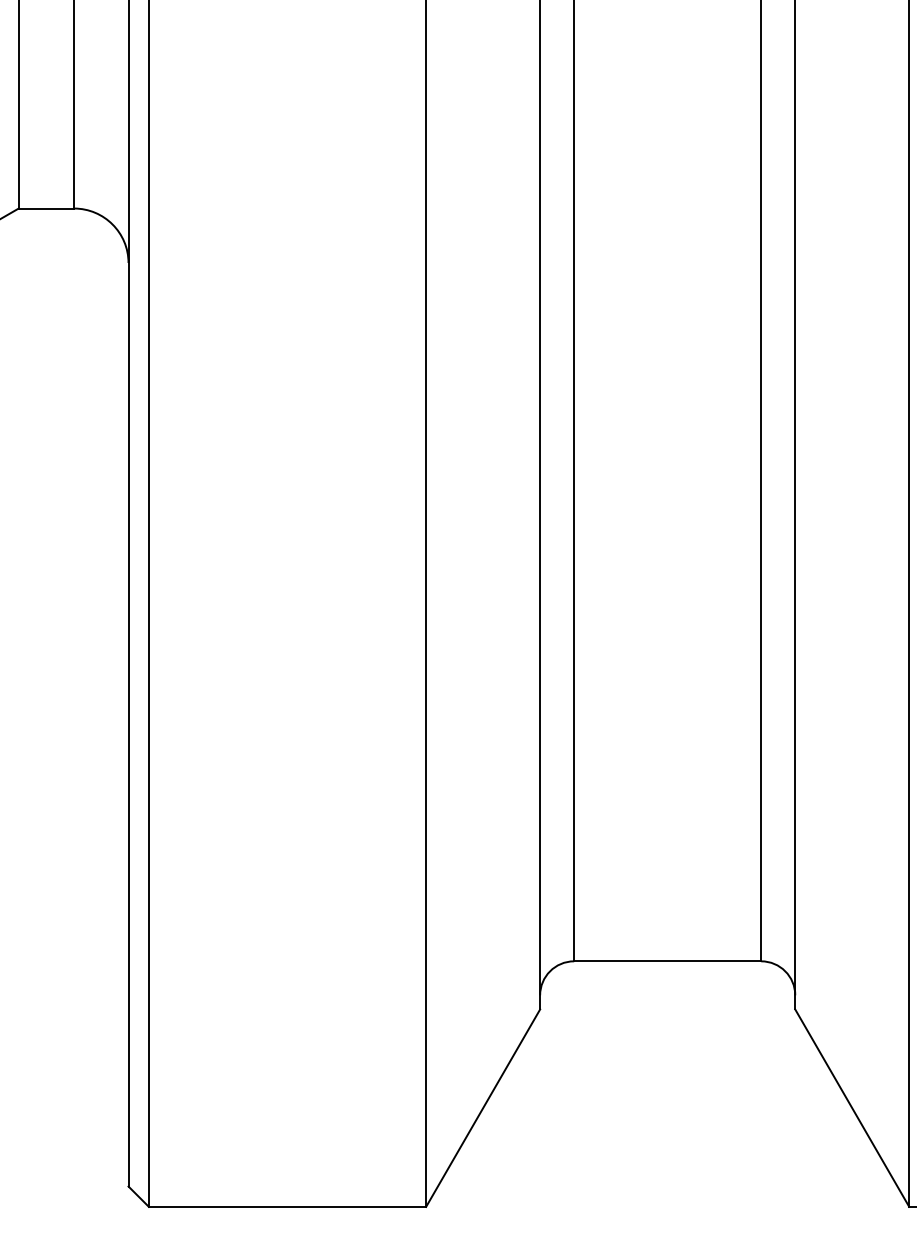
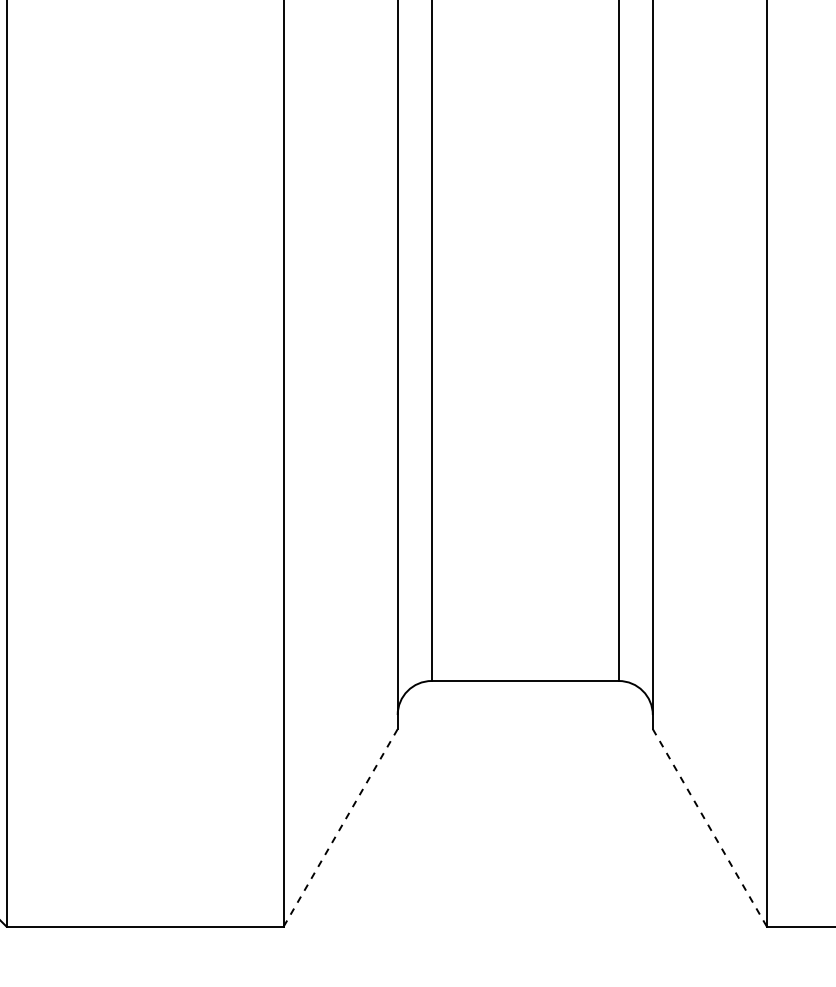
line: (483, 1107) -> (341, 827), solid -> dashed
line: (852, 1108) -> (710, 828), solid -> dashed

